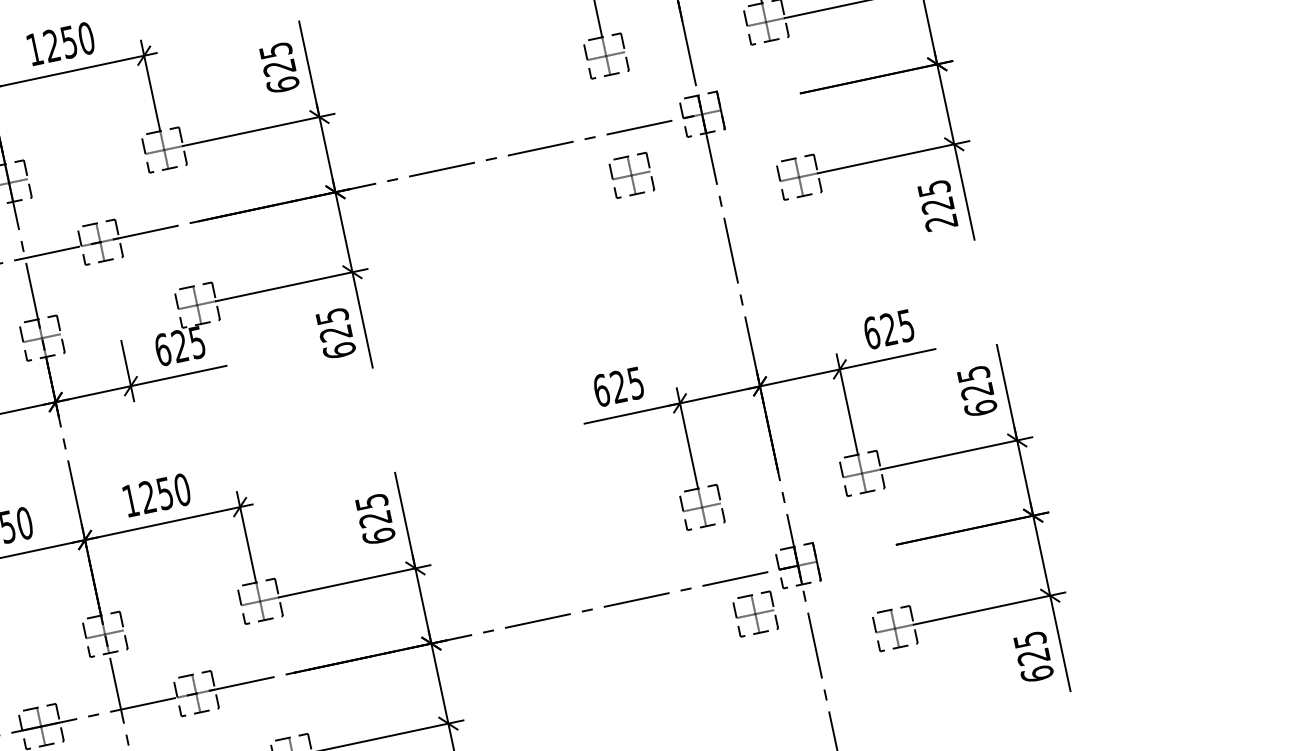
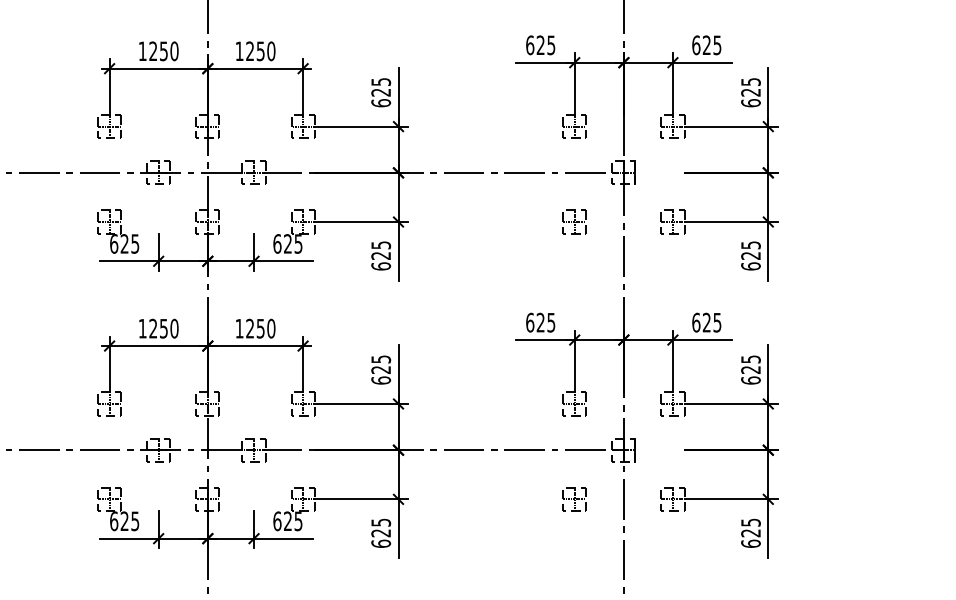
part: (631, 174) -> (574, 221), moved
text: (940, 222) -> (750, 266), 225 -> 625
part: (755, 614) -> (574, 499), moved

